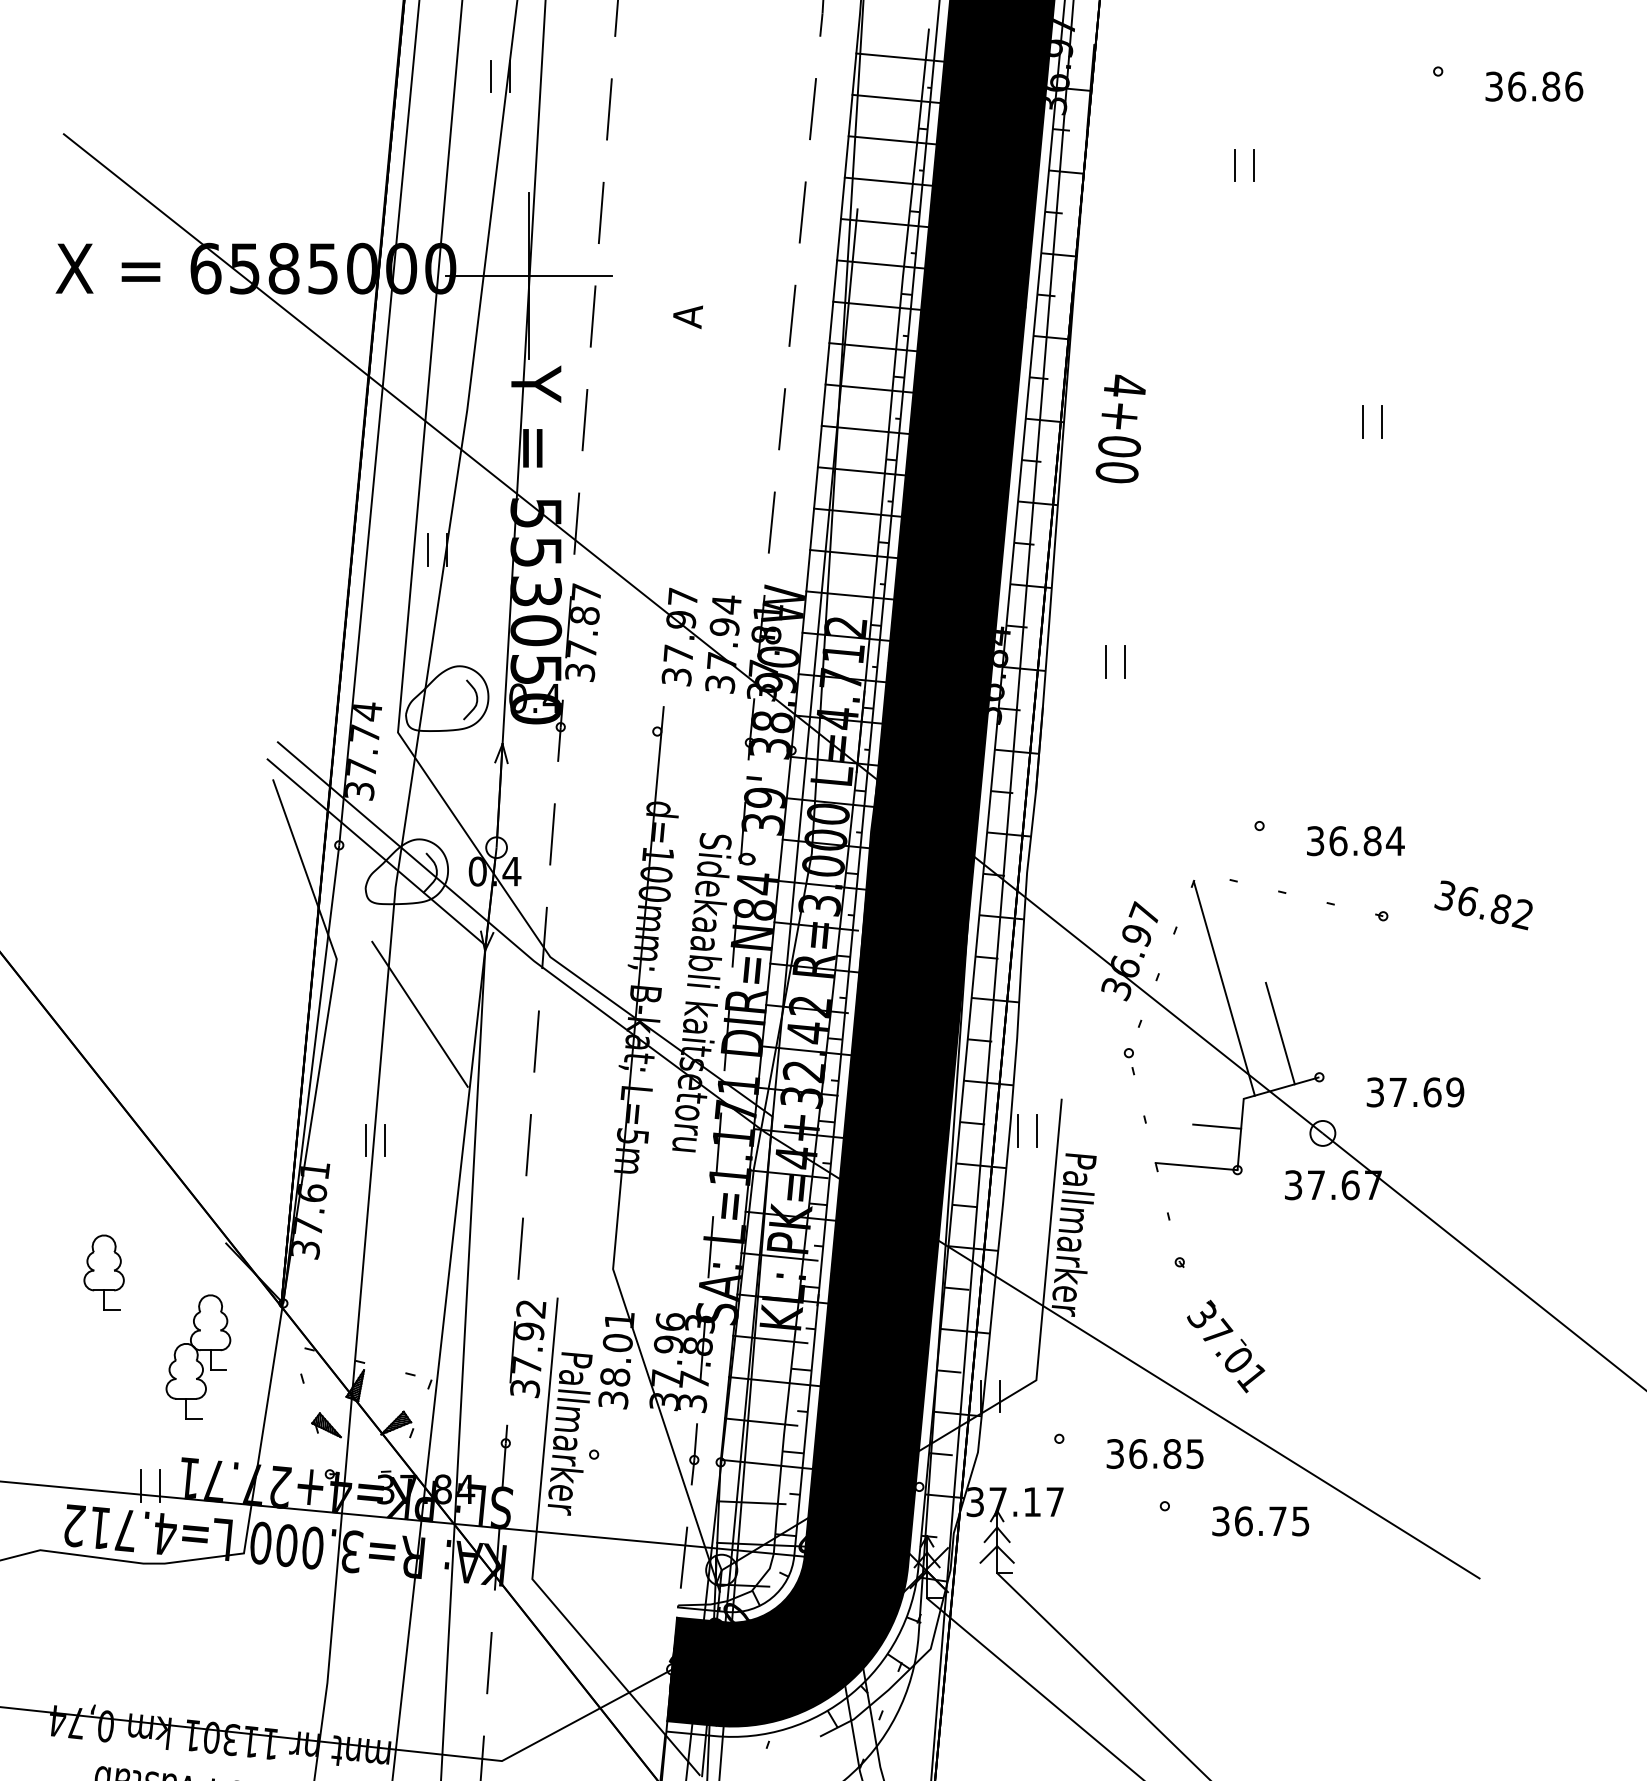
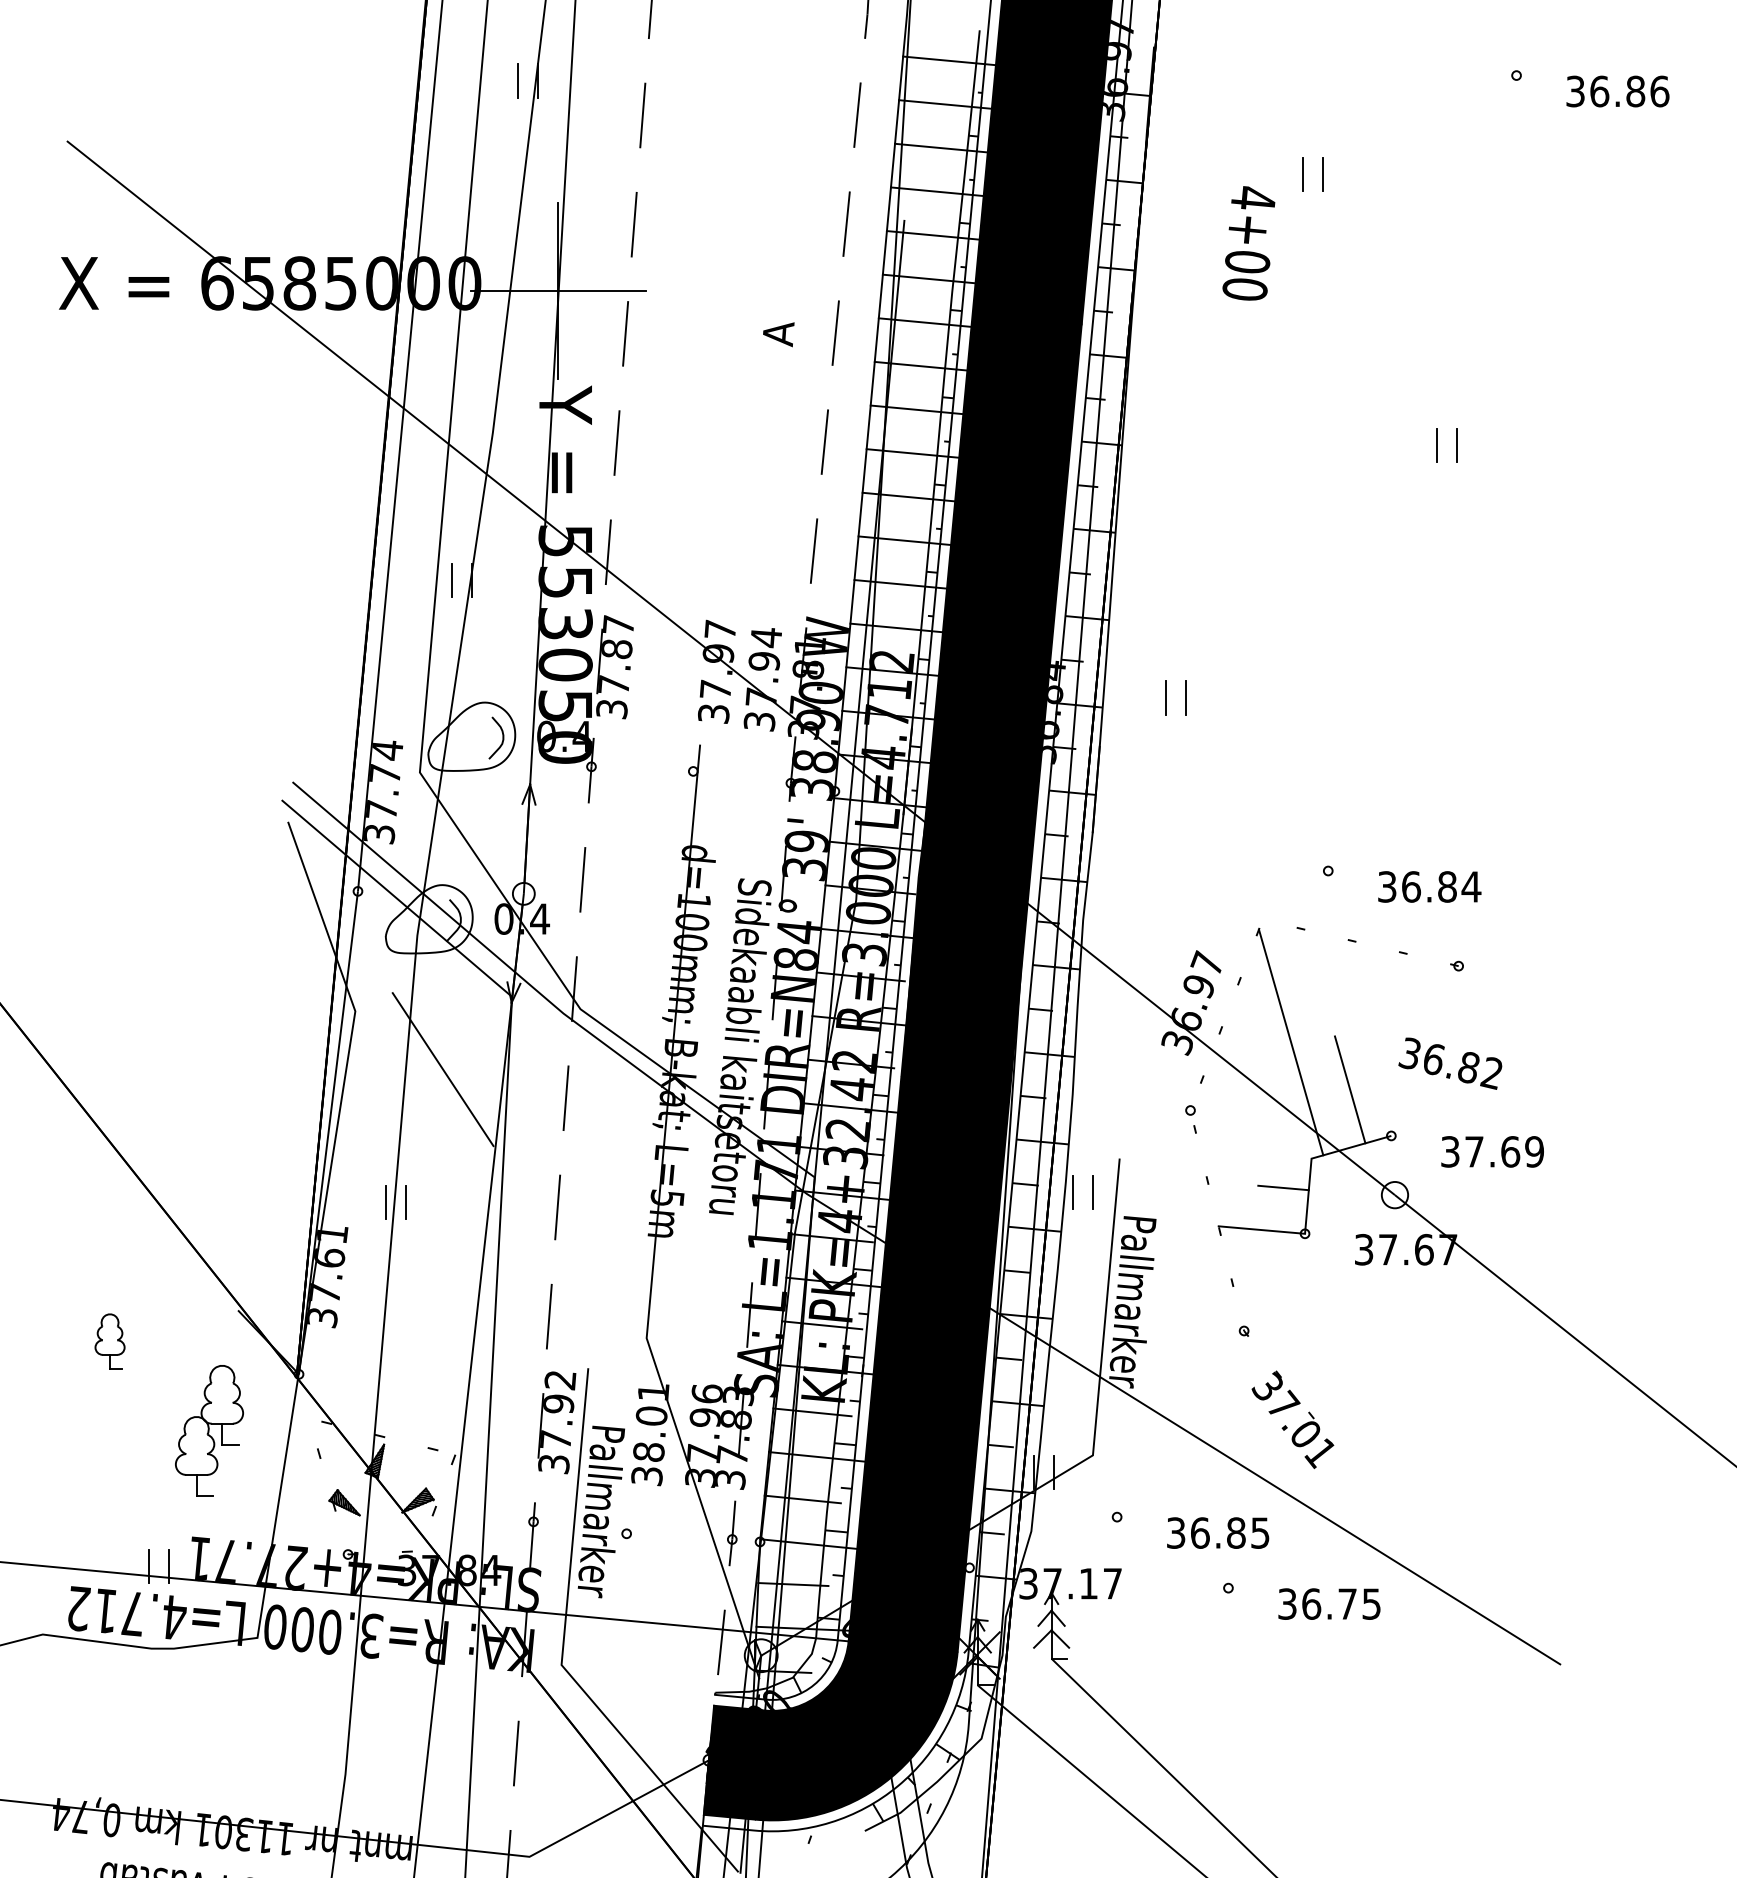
text: (687, 317) -> (778, 334), moved
text: (1120, 429) -> (1248, 243), moved
text: (1483, 905) -> (1450, 1063), moved
part: (103, 1272) -> (109, 1341), size x0.7

